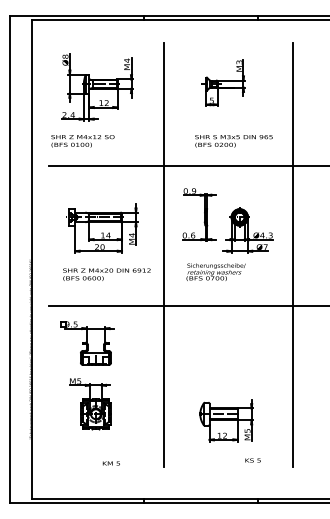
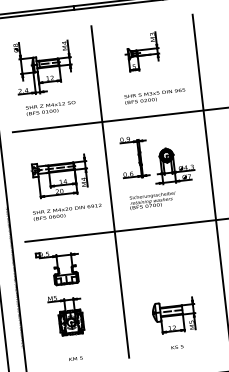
text: (82, 141) -> (50, 108), moved
text: (252, 460) -> (177, 347), moved
text: (110, 463) -> (75, 358), moved

